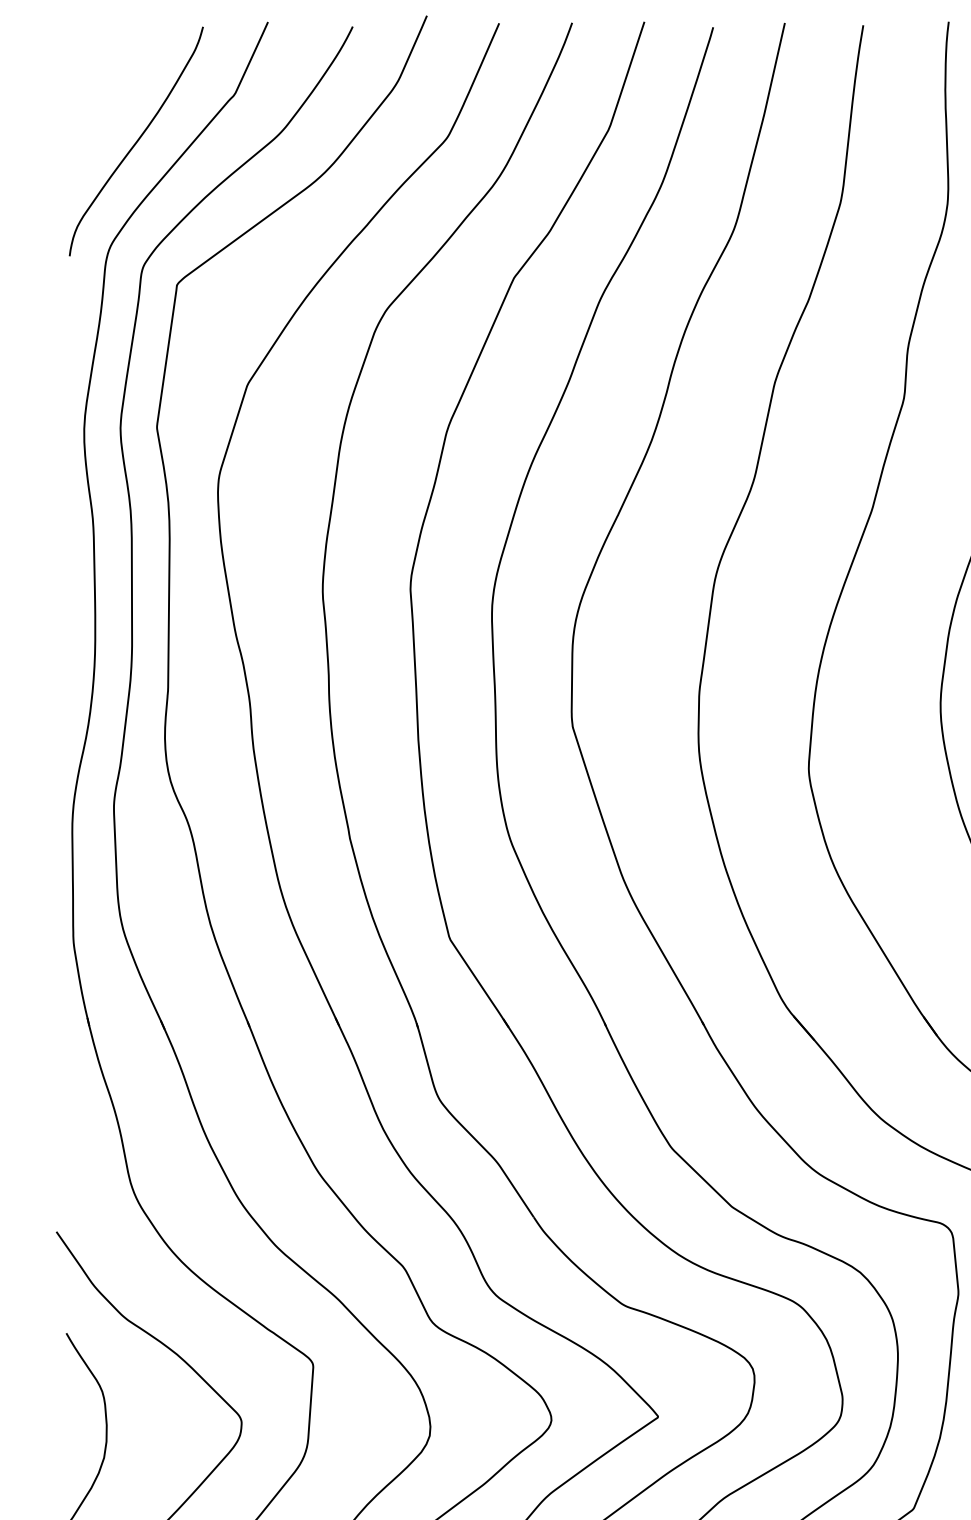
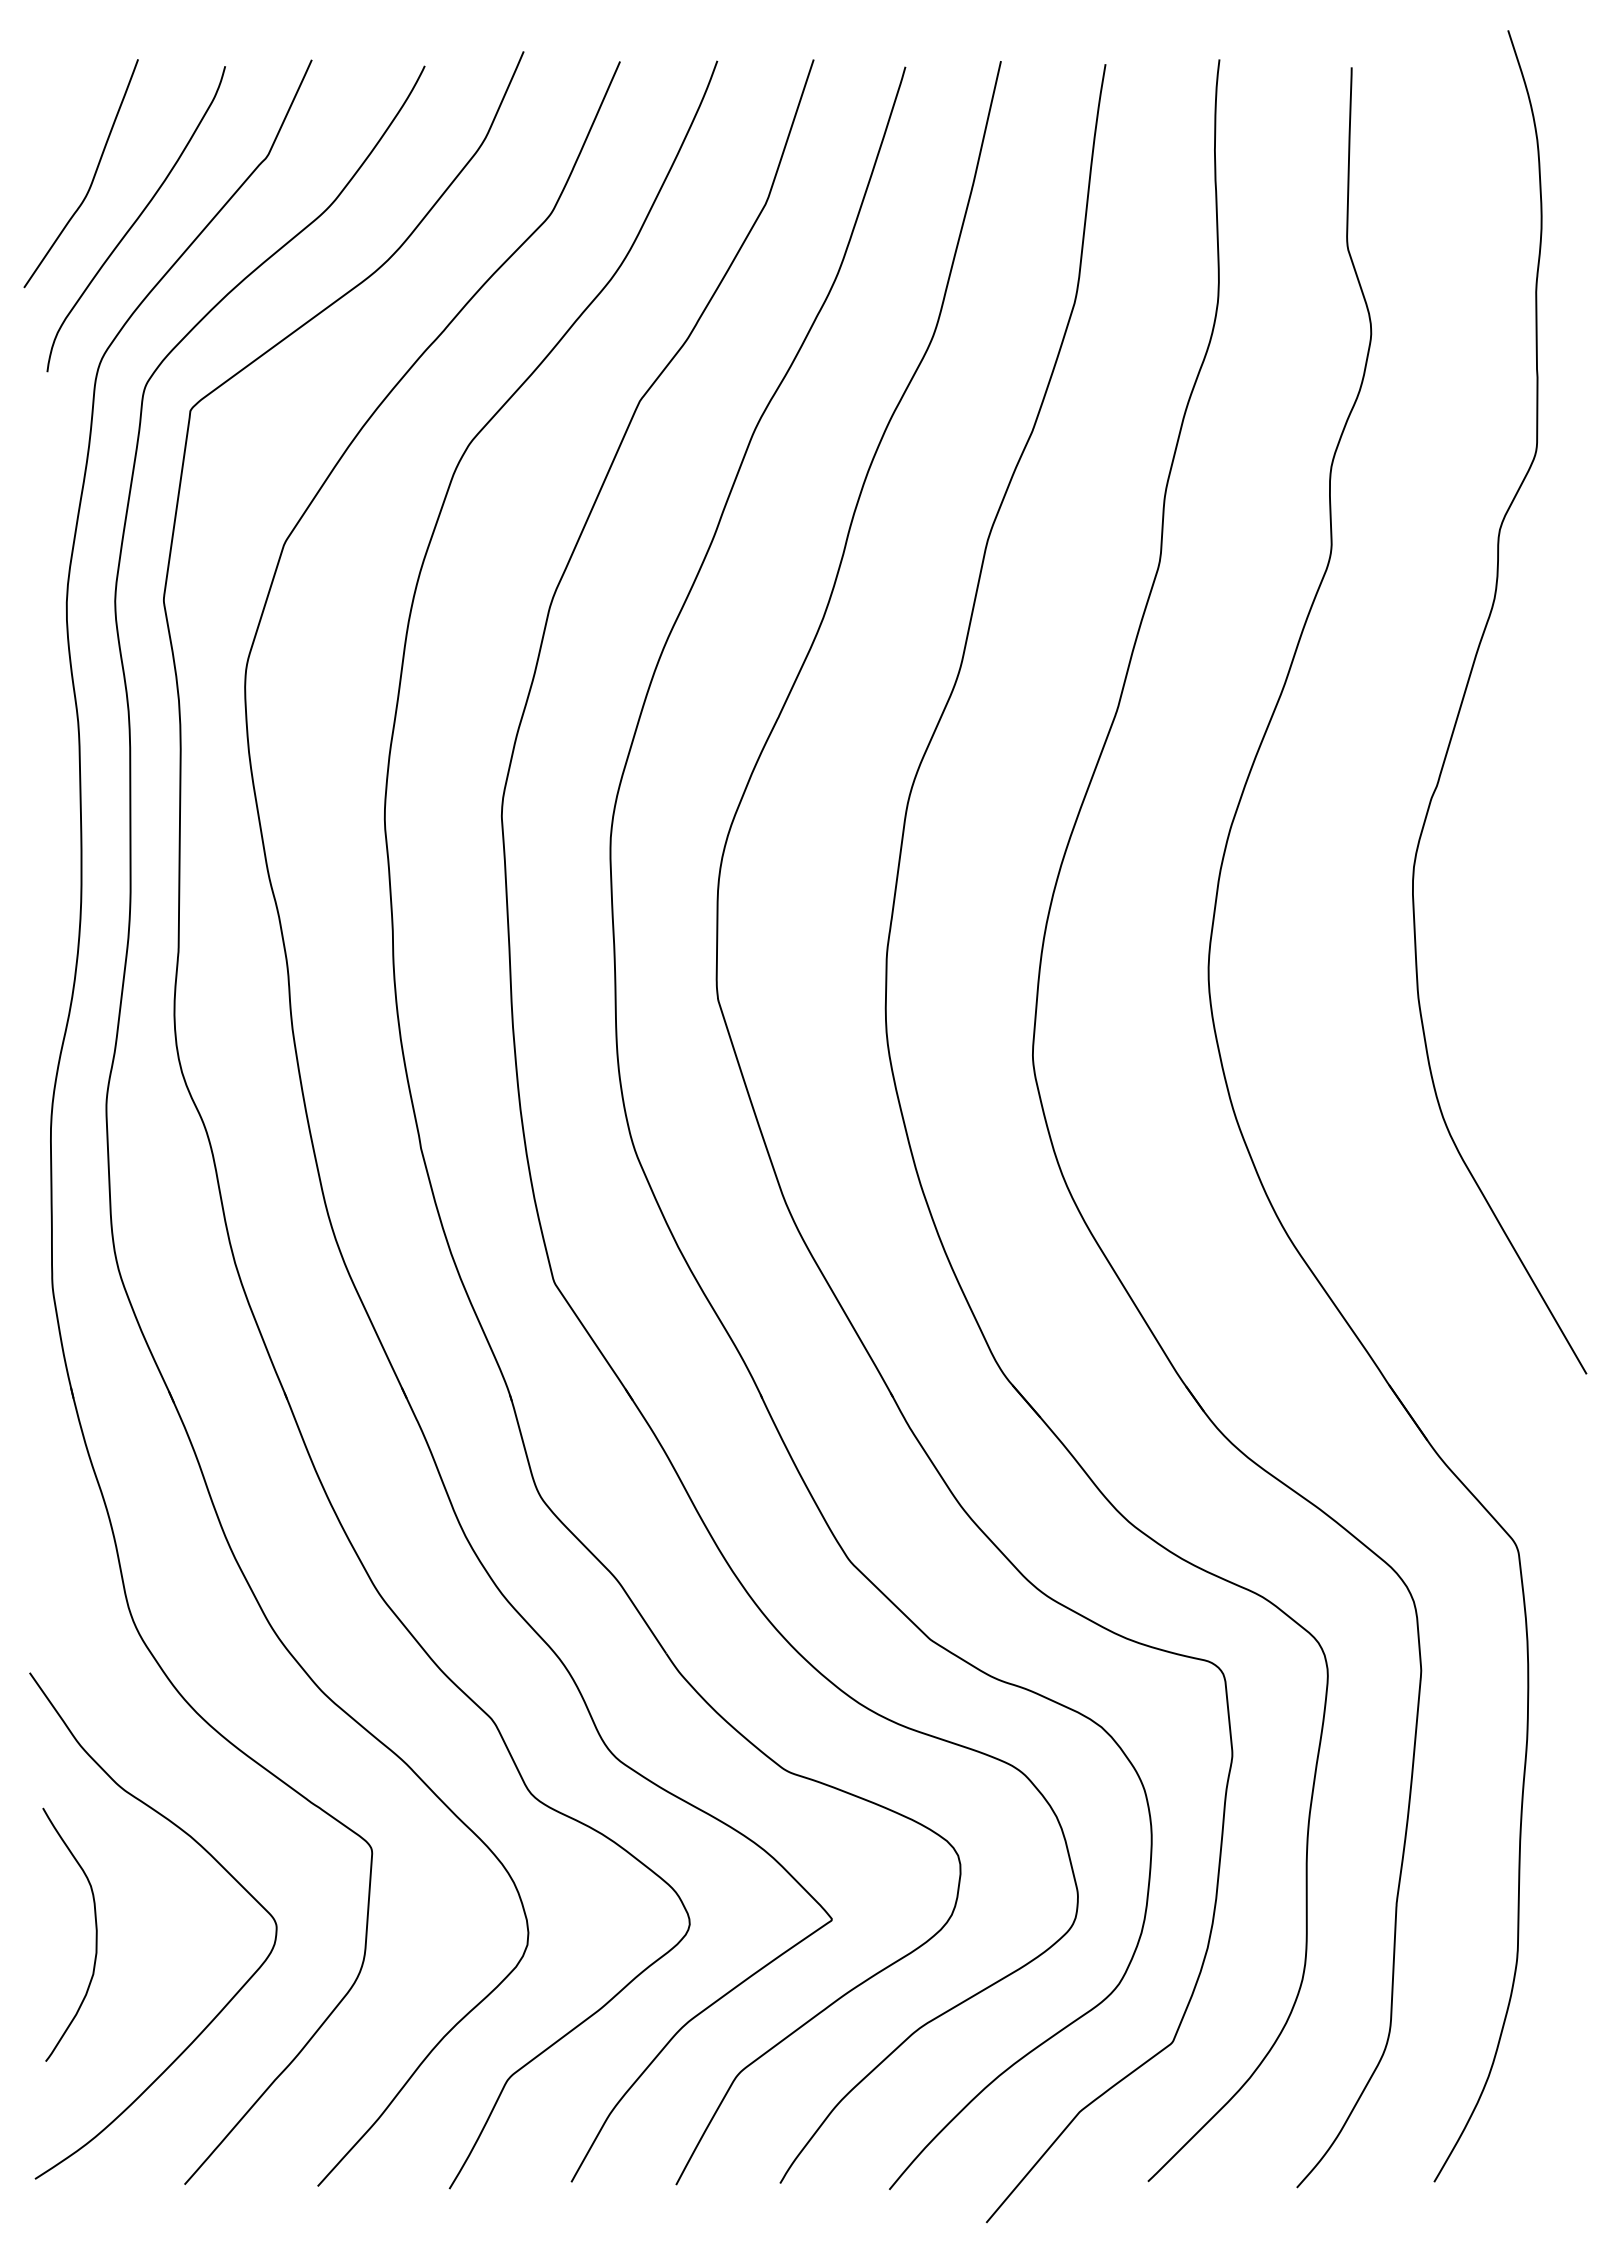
curve: (103, 111) -> (92, 178), added

